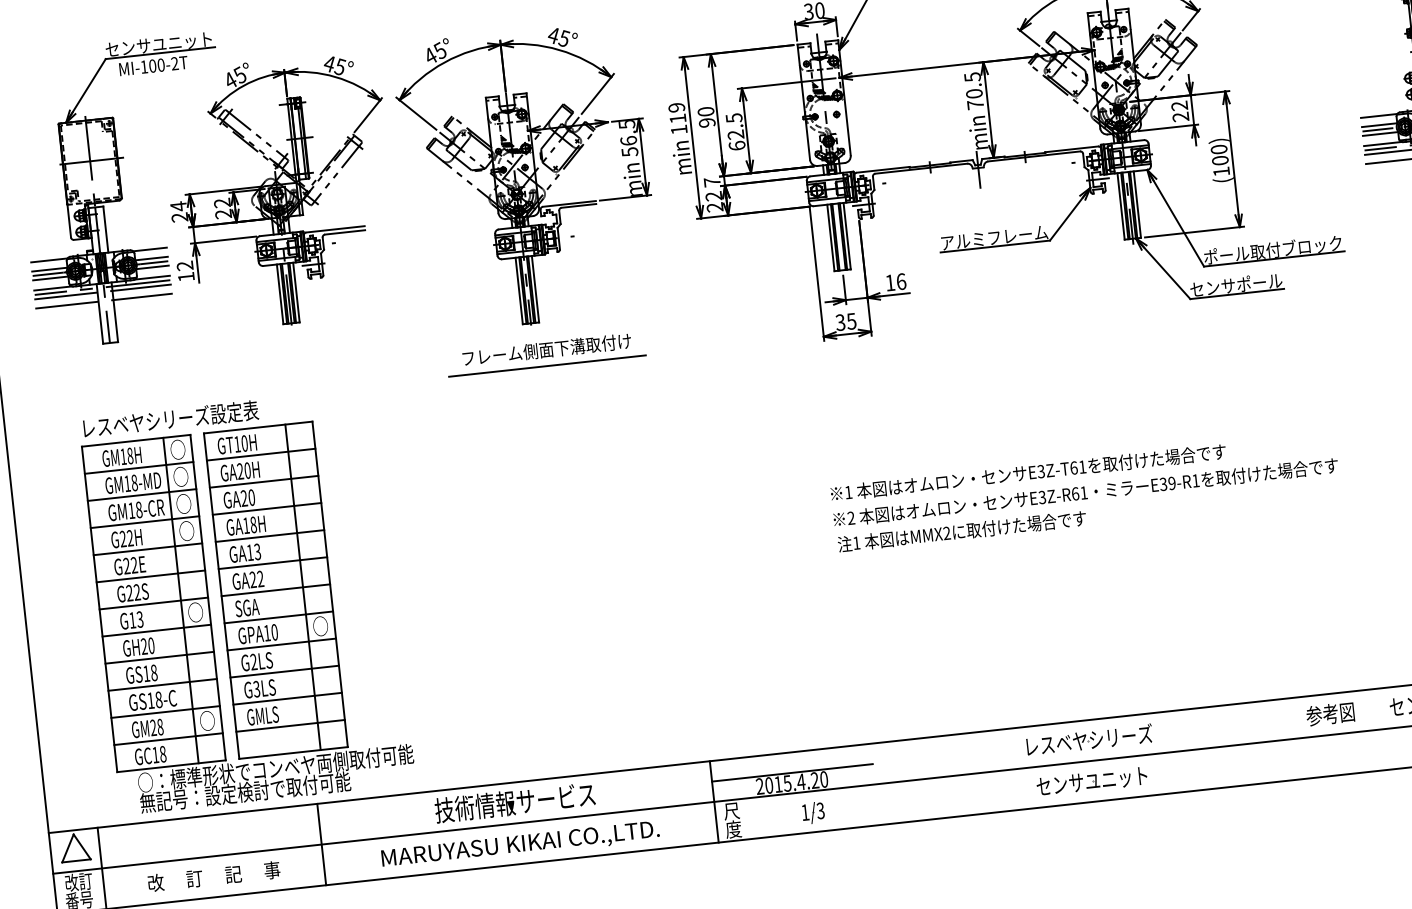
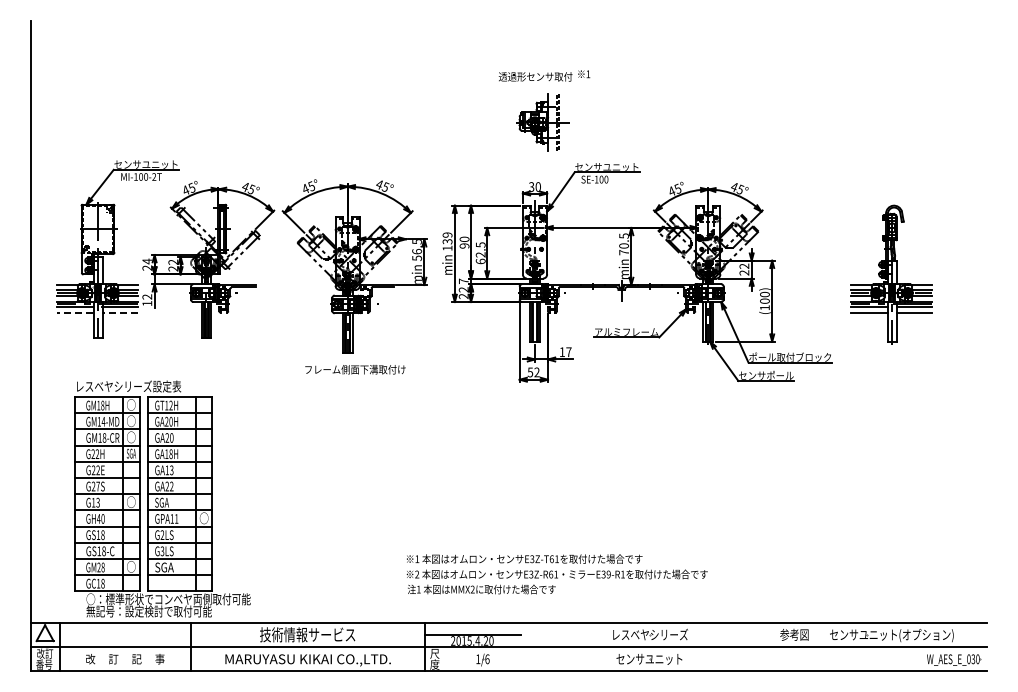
text: (677, 118) -> (447, 241), 119 -> 139
text: (900, 282) -> (568, 352), 16 -> 17
line: (141, 297) -> (119, 312), solid -> dashed
line: (65, 305) -> (74, 312), solid -> dashed
text: (845, 322) -> (533, 372), 35 -> 52
line: (547, 366) -> (354, 379), removed
text: (243, 443) -> (170, 405), GT10H -> GT12H
text: (134, 482) -> (103, 421), GM18-MD -> GM14-MD
text: (1084, 492) -> (556, 574), moved
text: (185, 531) -> (130, 453), ○ -> SGA
text: (136, 592) -> (97, 486), G22S -> G27S
text: (274, 631) -> (176, 518), GPA10 -> GPA11
text: (143, 645) -> (98, 518), GH20 -> GH40
text: (263, 715) -> (164, 567), GMLS -> SGA
text: (820, 811) -> (487, 659), 1/3 -> 1/6

